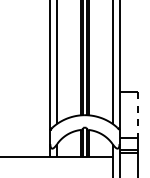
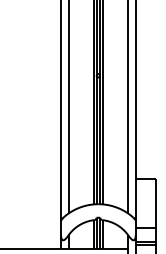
line: (137, 114) -> (155, 203), dashed -> solid

